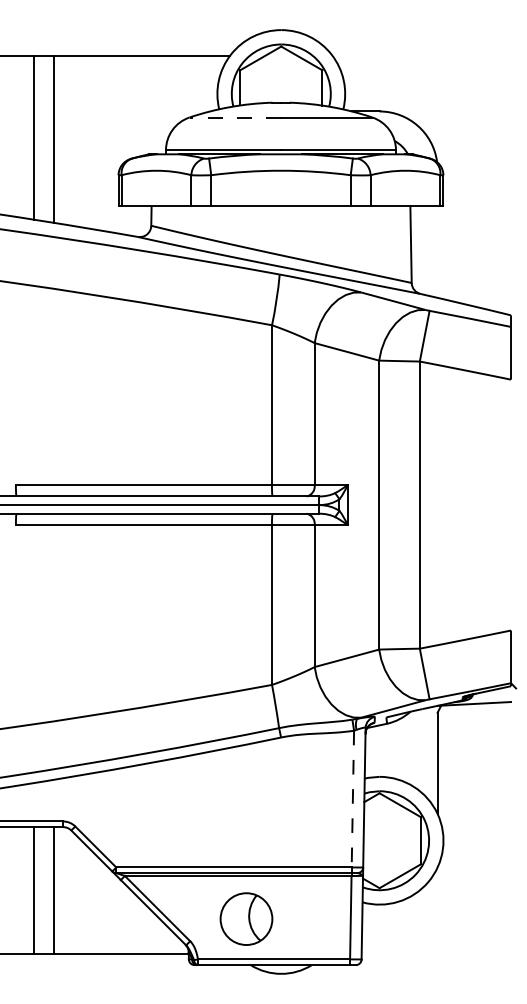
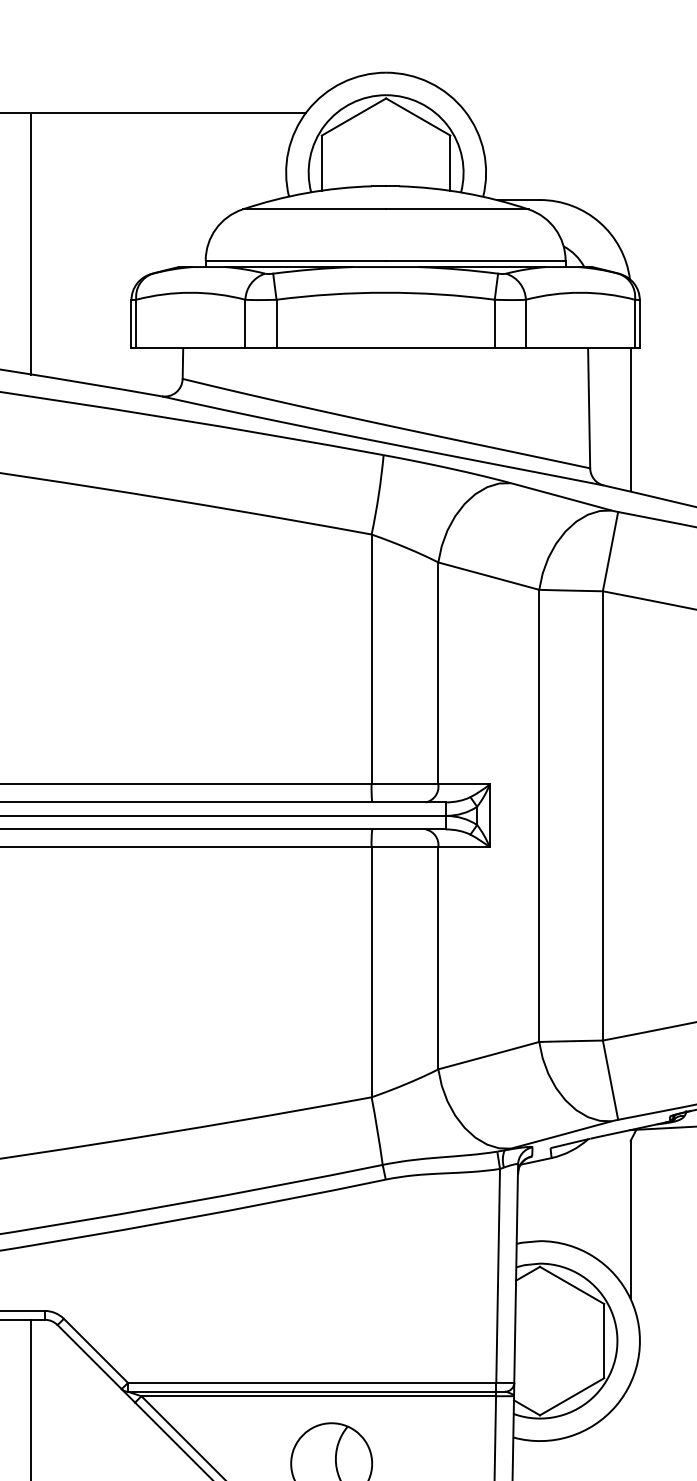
line: (235, 117) -> (314, 209), dashed -> solid
line: (437, 251) -> (630, 419), added
line: (352, 799) -> (497, 1276), dashed -> solid

